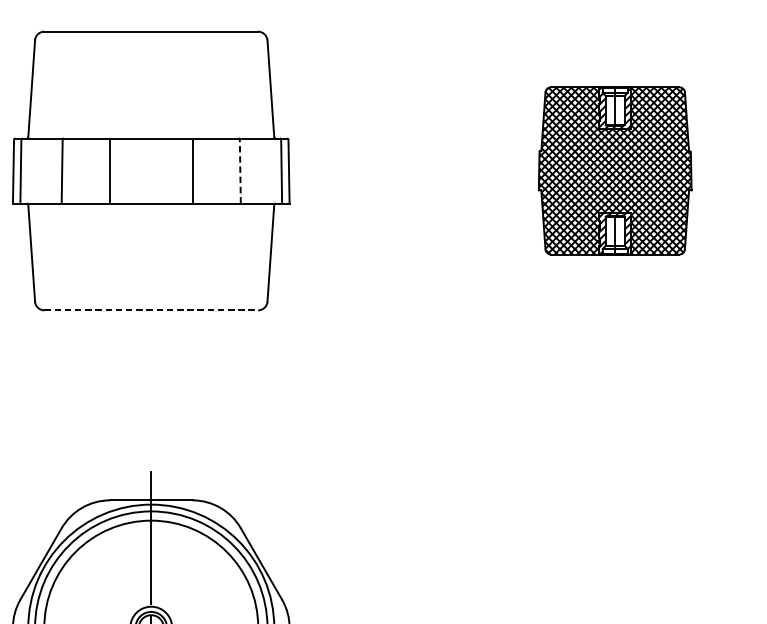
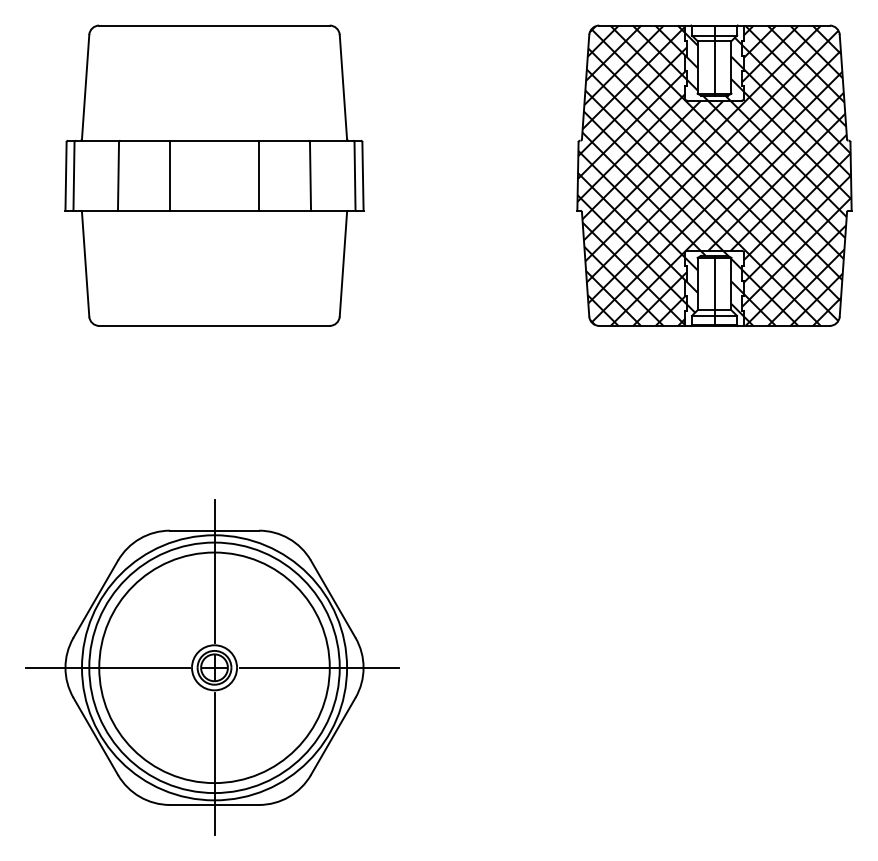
line: (240, 170) -> (310, 175), dashed -> solid
part: (615, 170) -> (714, 175), size x1.67
line: (152, 309) -> (215, 325), dashed -> solid

